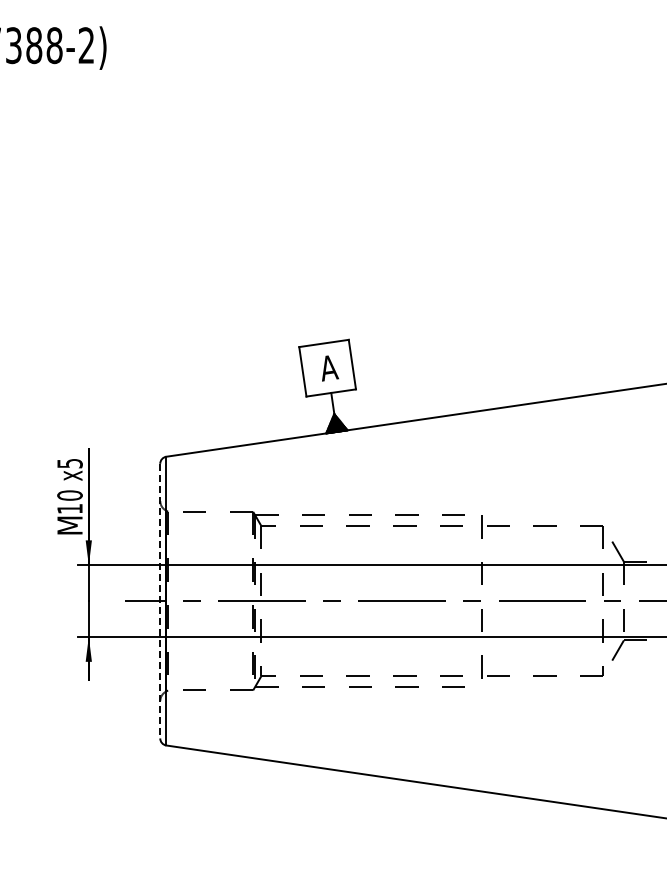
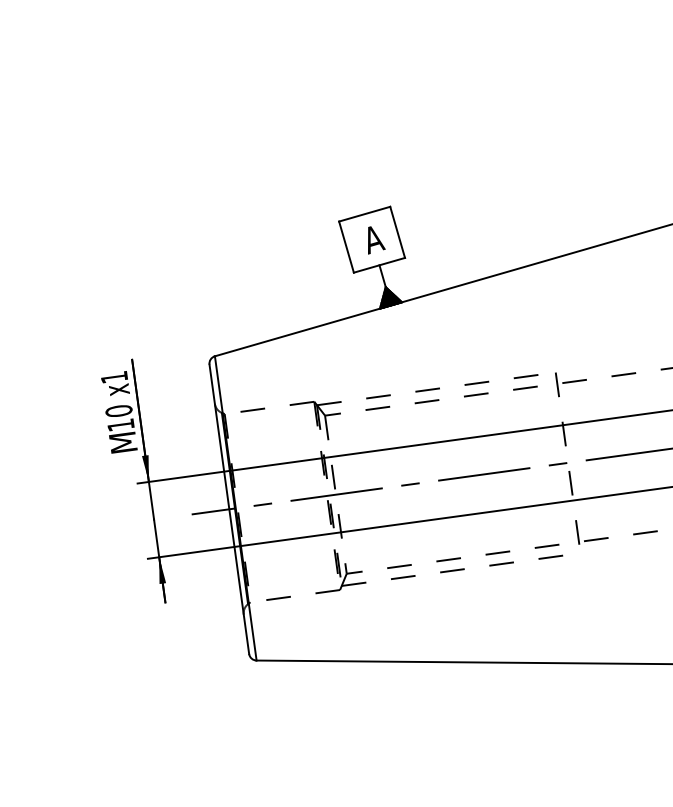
text: (69, 463) -> (113, 377), x5 -> x1
line: (160, 601) -> (229, 509), dashed -> solid

